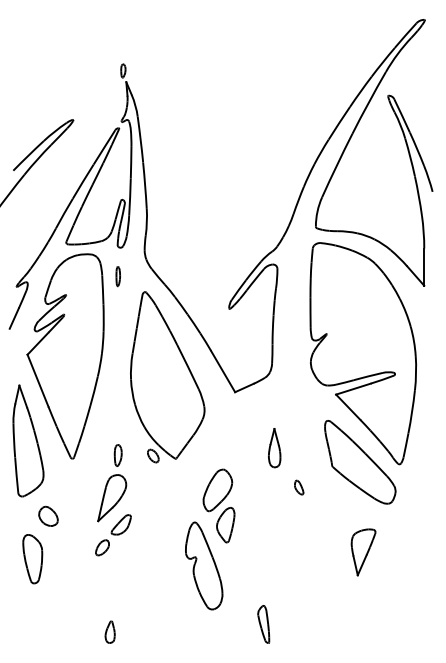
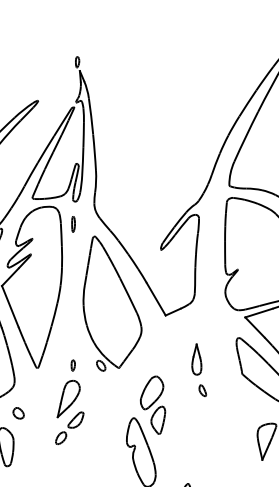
part: (117, 455) -> (72, 365), size x0.62
part: (299, 487) -> (203, 390), moved
part: (48, 515) -> (18, 412), size x0.71

